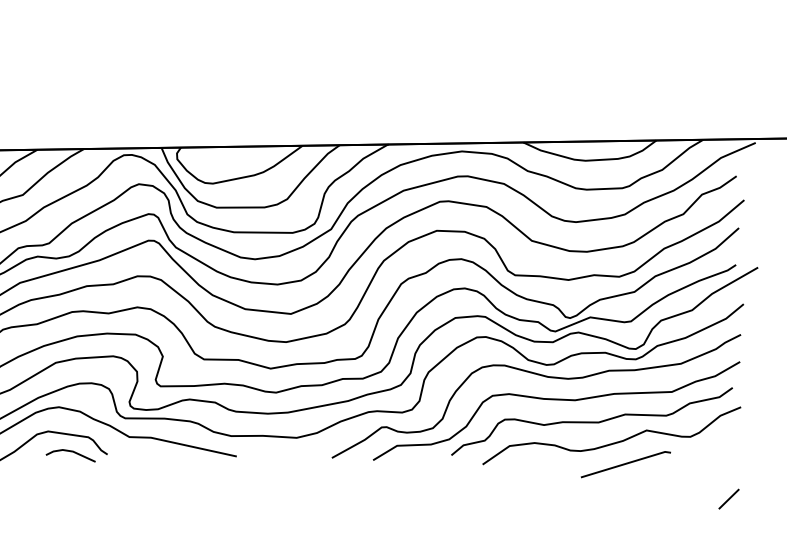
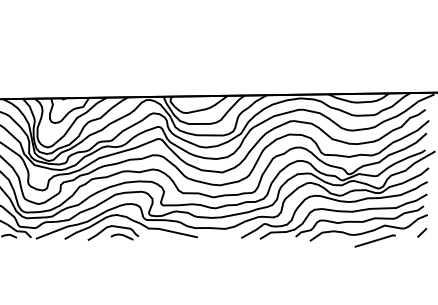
line: (729, 498) -> (422, 232), moved

